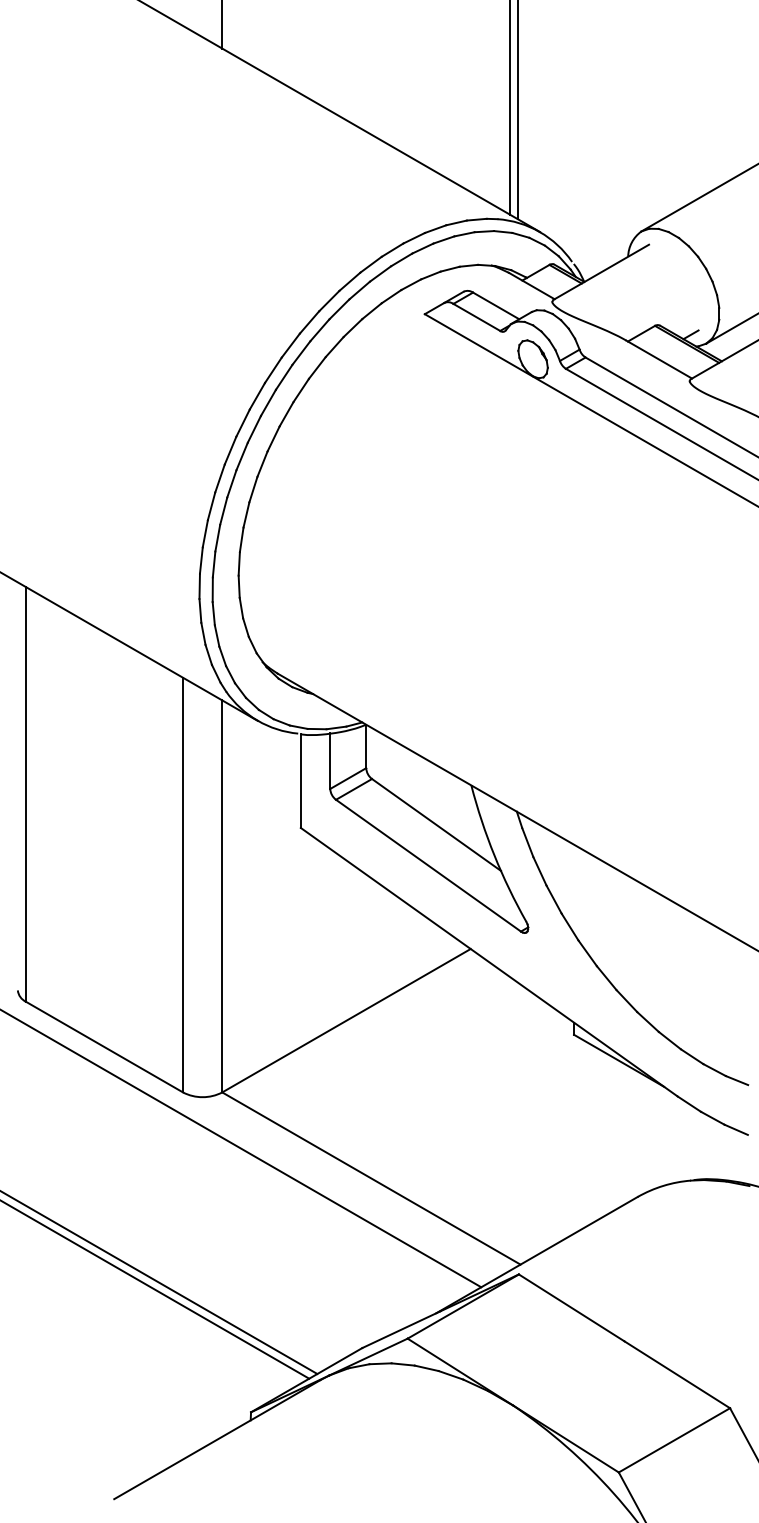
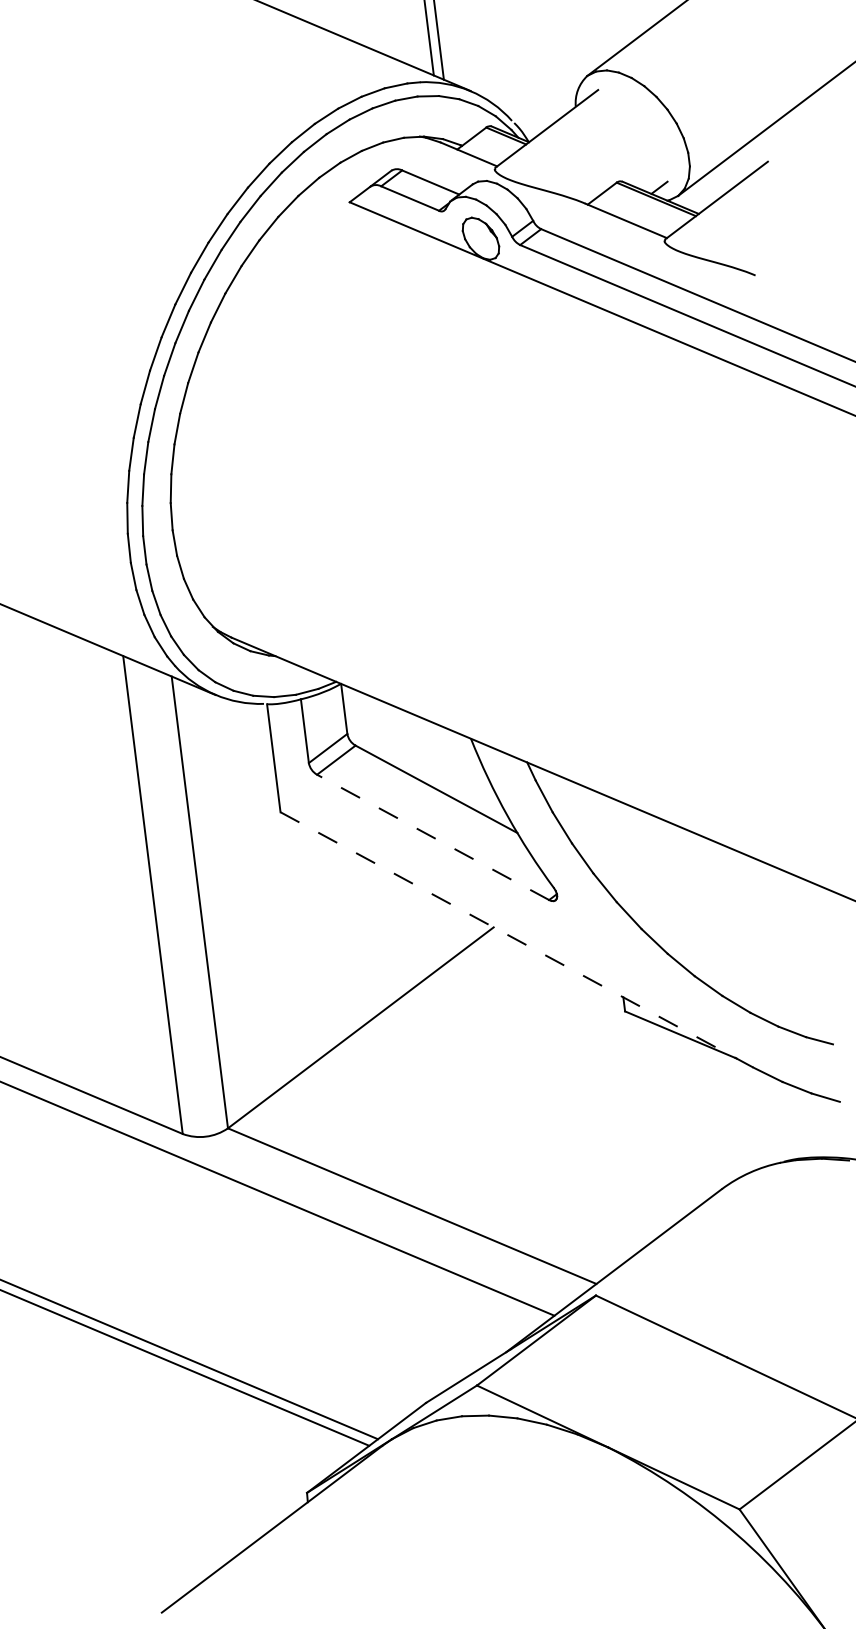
line: (428, 865) -> (433, 837), solid -> dashed
line: (488, 961) -> (516, 939), solid -> dashed

